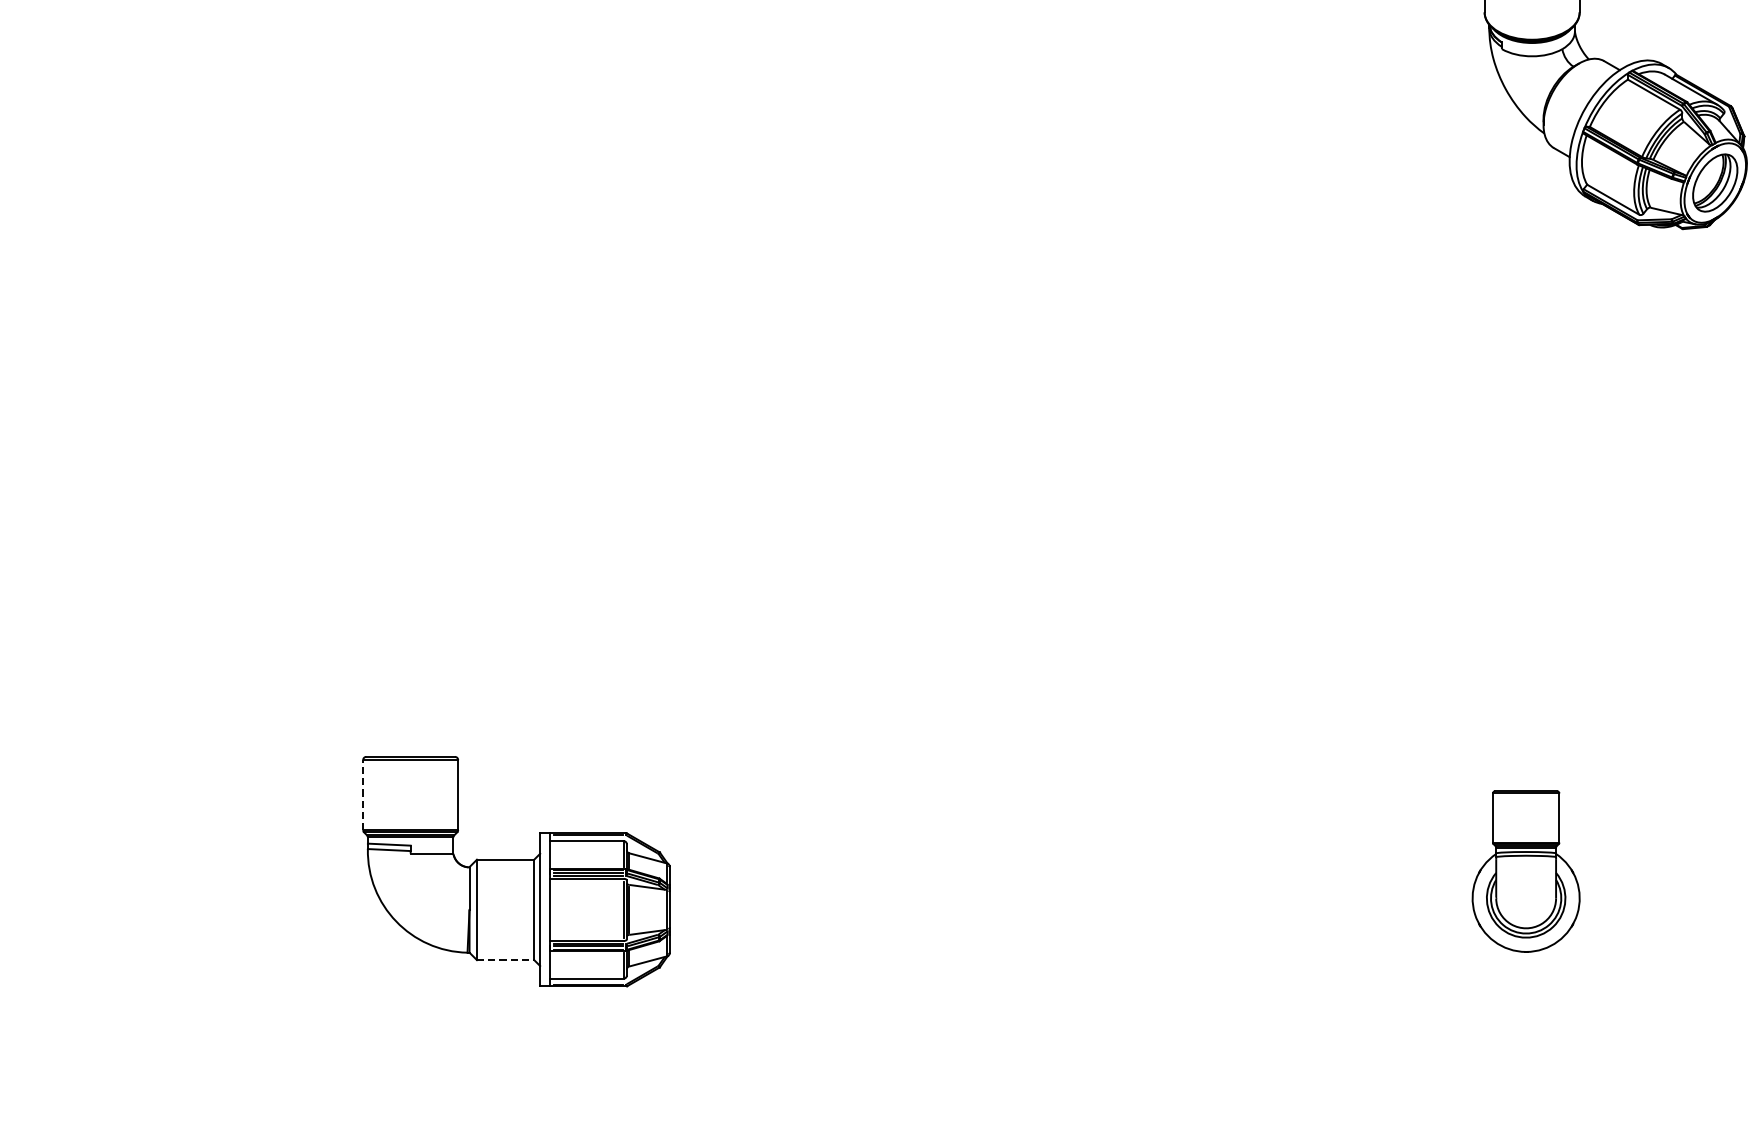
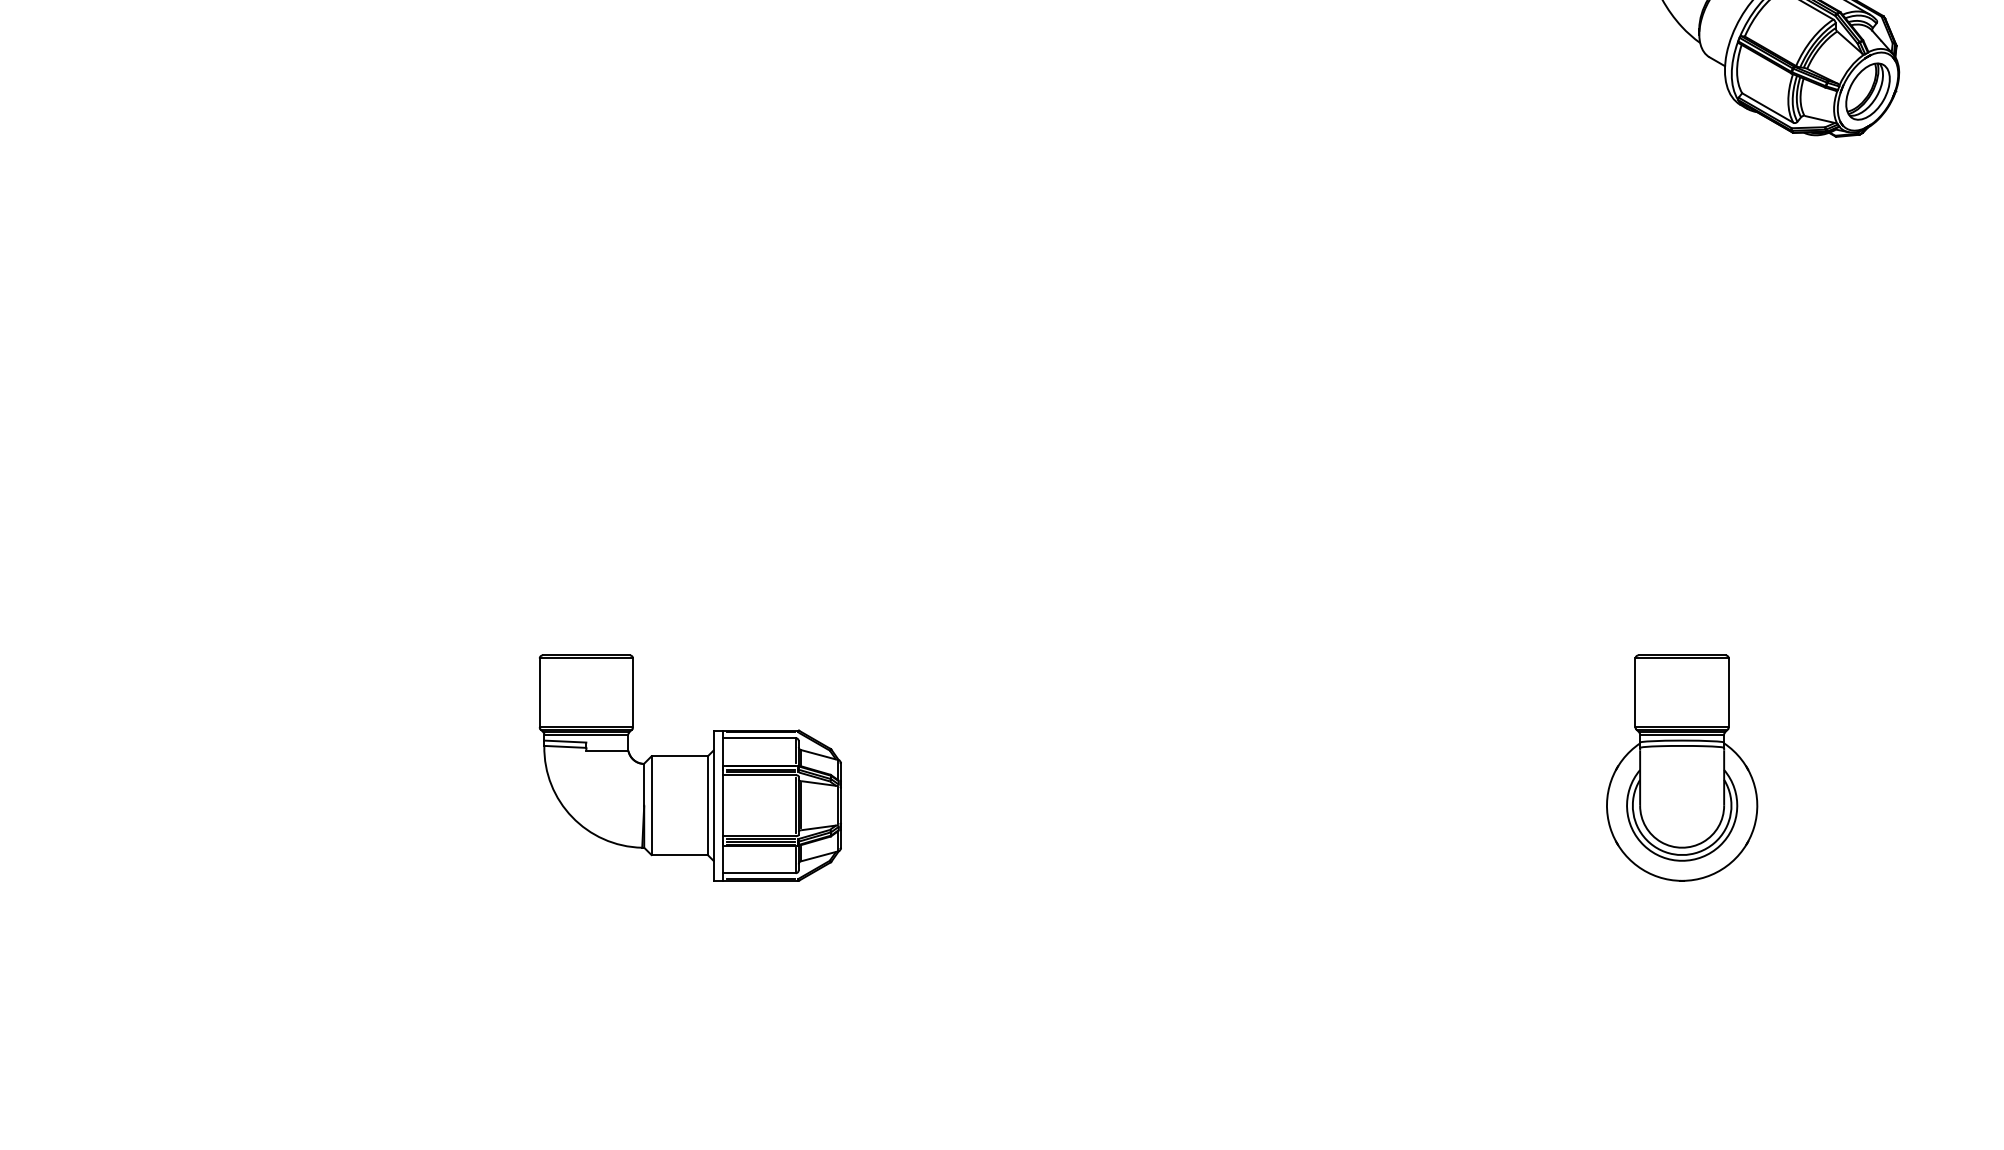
line: (362, 794) -> (539, 692), dashed -> solid
part: (1526, 871) -> (1682, 767), size x1.43
line: (506, 960) -> (680, 855), dashed -> solid

